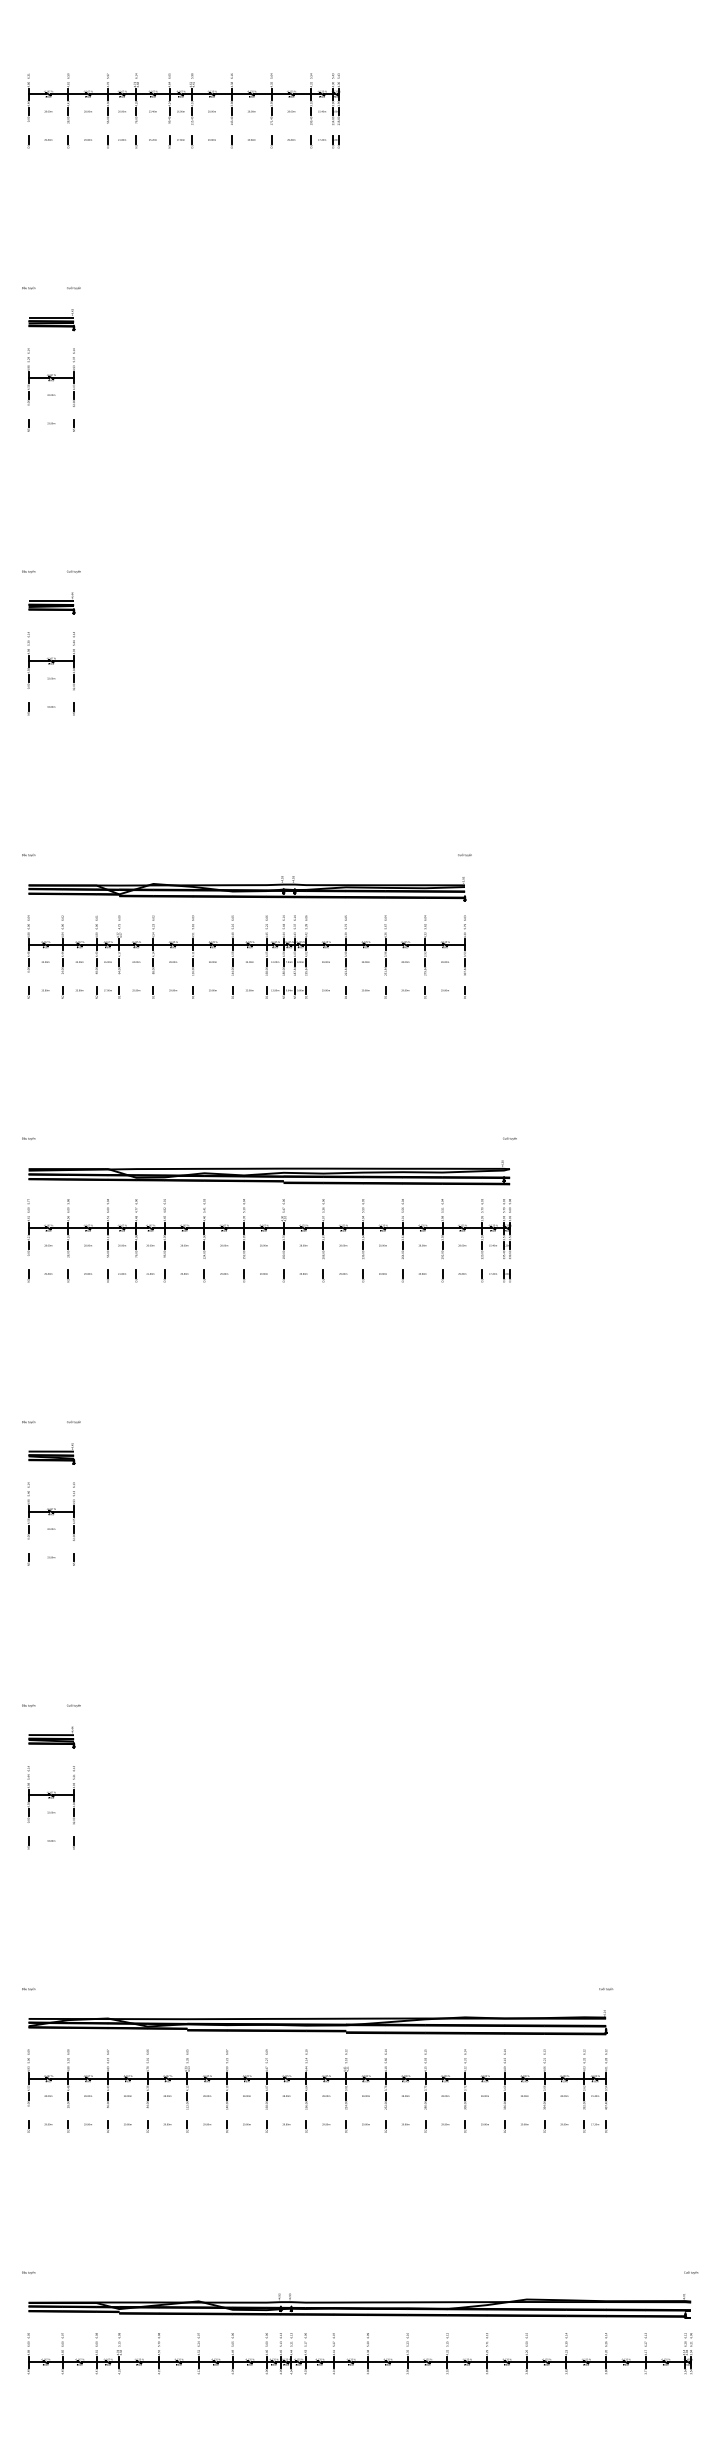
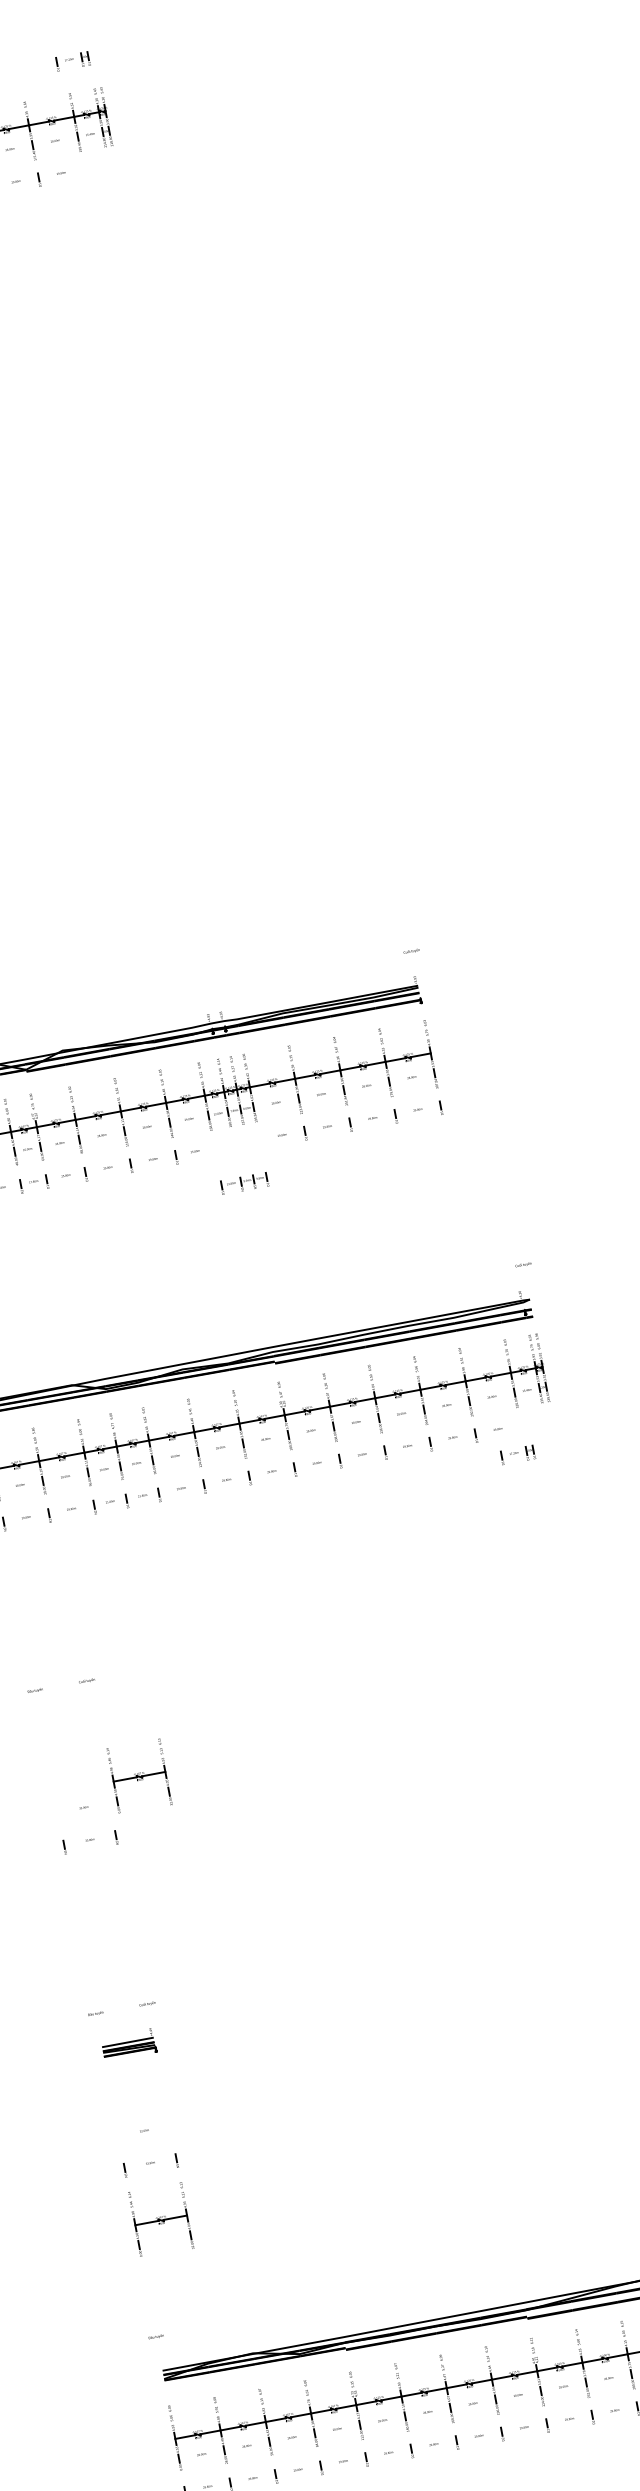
part: (324, 141) -> (72, 60), moved
part: (286, 992) -> (244, 1183), moved
part: (495, 1275) -> (517, 1454), moved
part: (51, 1453) -> (68, 1721), removed
part: (50, 1511) -> (138, 1776), moved
part: (50, 1795) -> (160, 2220), moved

